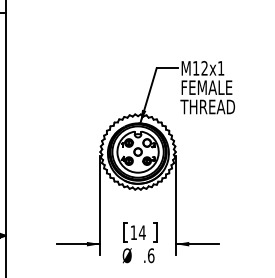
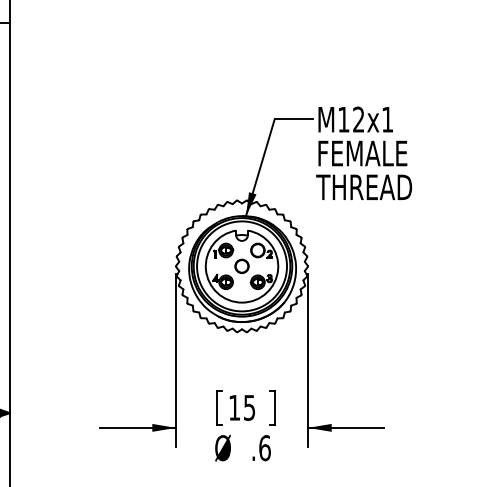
text: (141, 232) -> (248, 407), 14 -> 15

